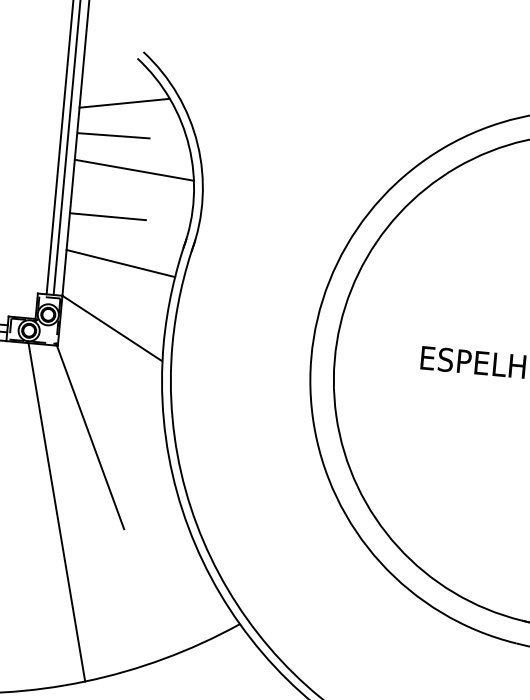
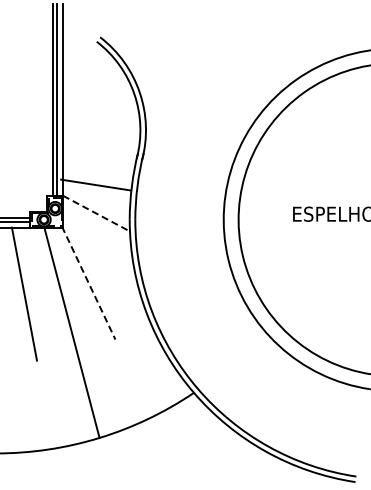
line: (125, 102) -> (91, 70), removed
line: (112, 135) -> (85, 91), removed
line: (134, 170) -> (101, 112), removed
line: (108, 217) -> (87, 143), removed
line: (121, 262) -> (96, 184), moved
line: (112, 328) -> (96, 213), solid -> dashed
line: (89, 437) -> (88, 283), solid -> dashed

